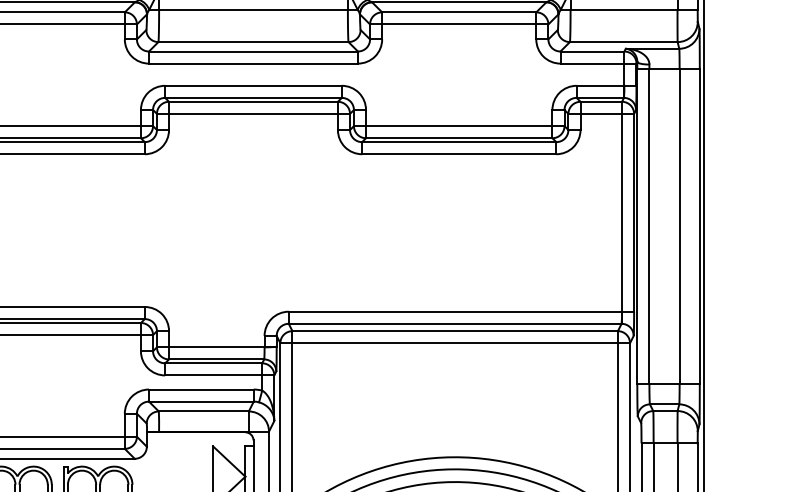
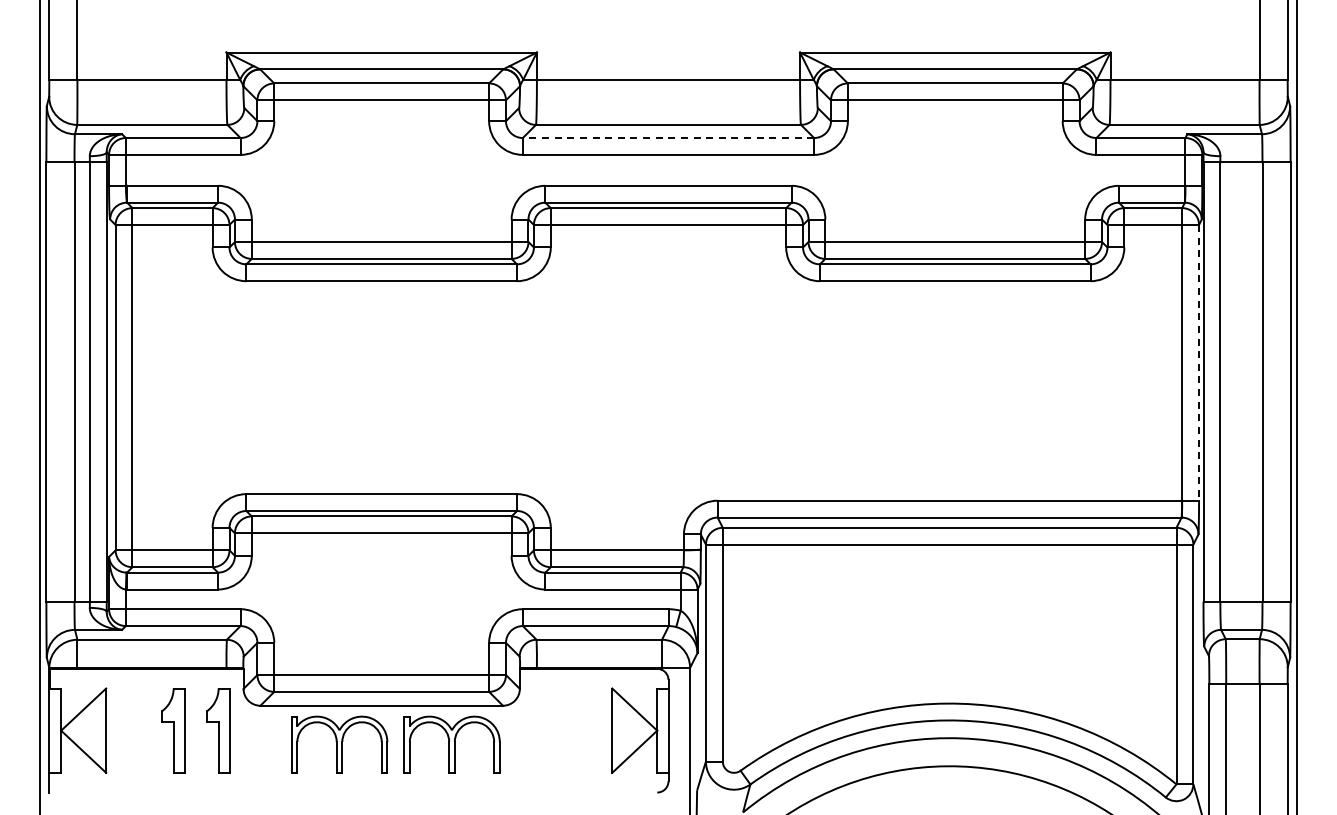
line: (253, 51) -> (668, 138), solid -> dashed
line: (634, 212) -> (1199, 362), solid -> dashed

